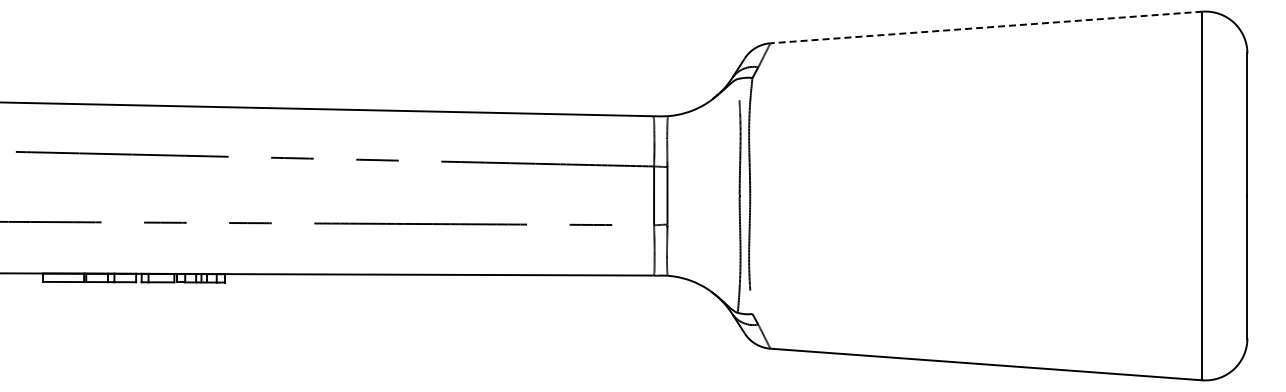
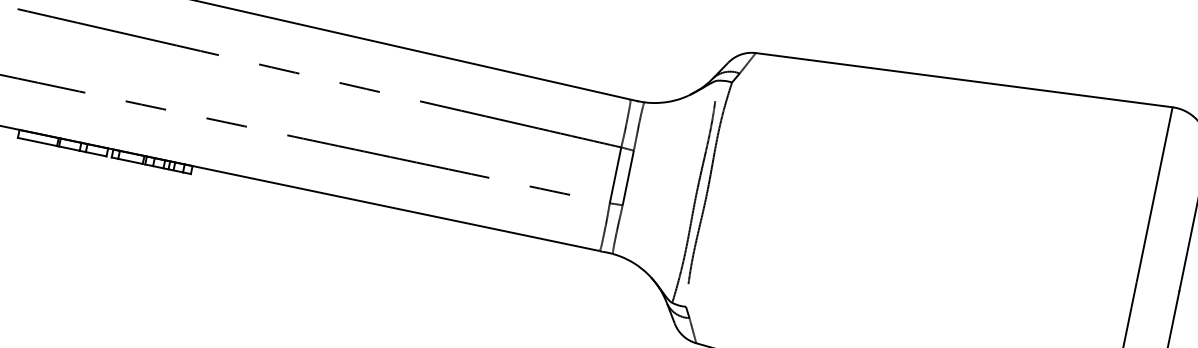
line: (986, 27) -> (964, 80), dashed -> solid

